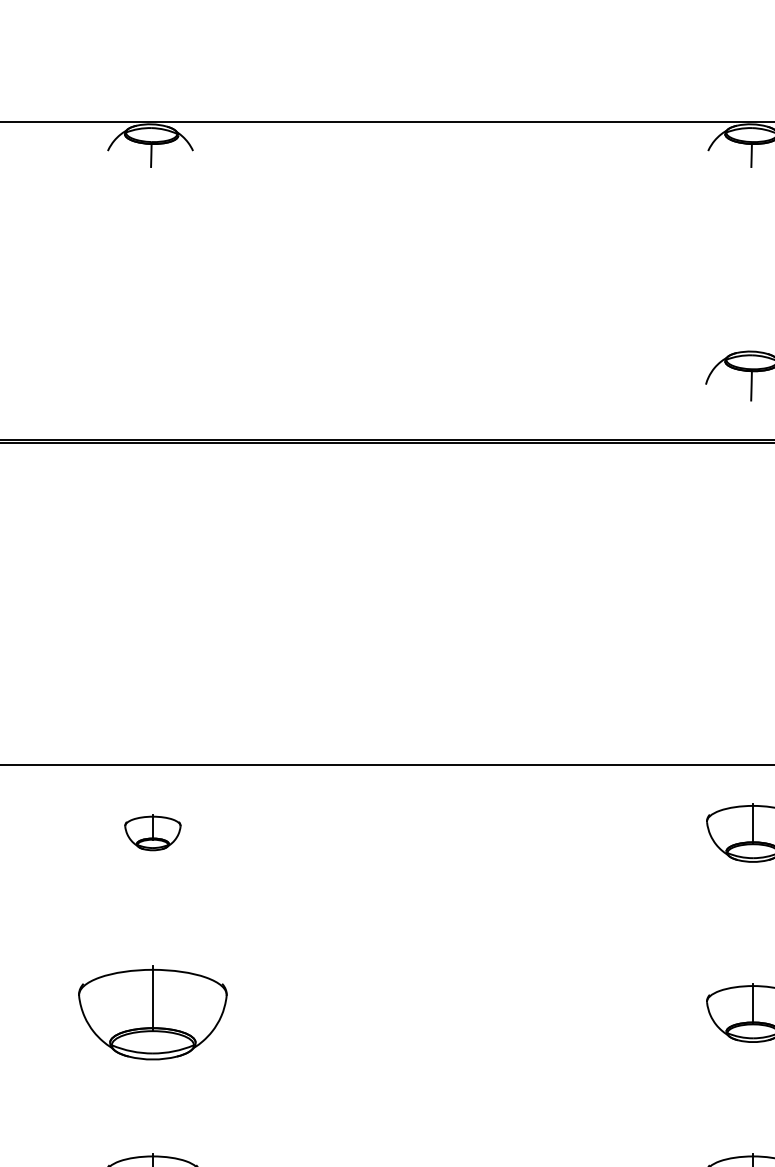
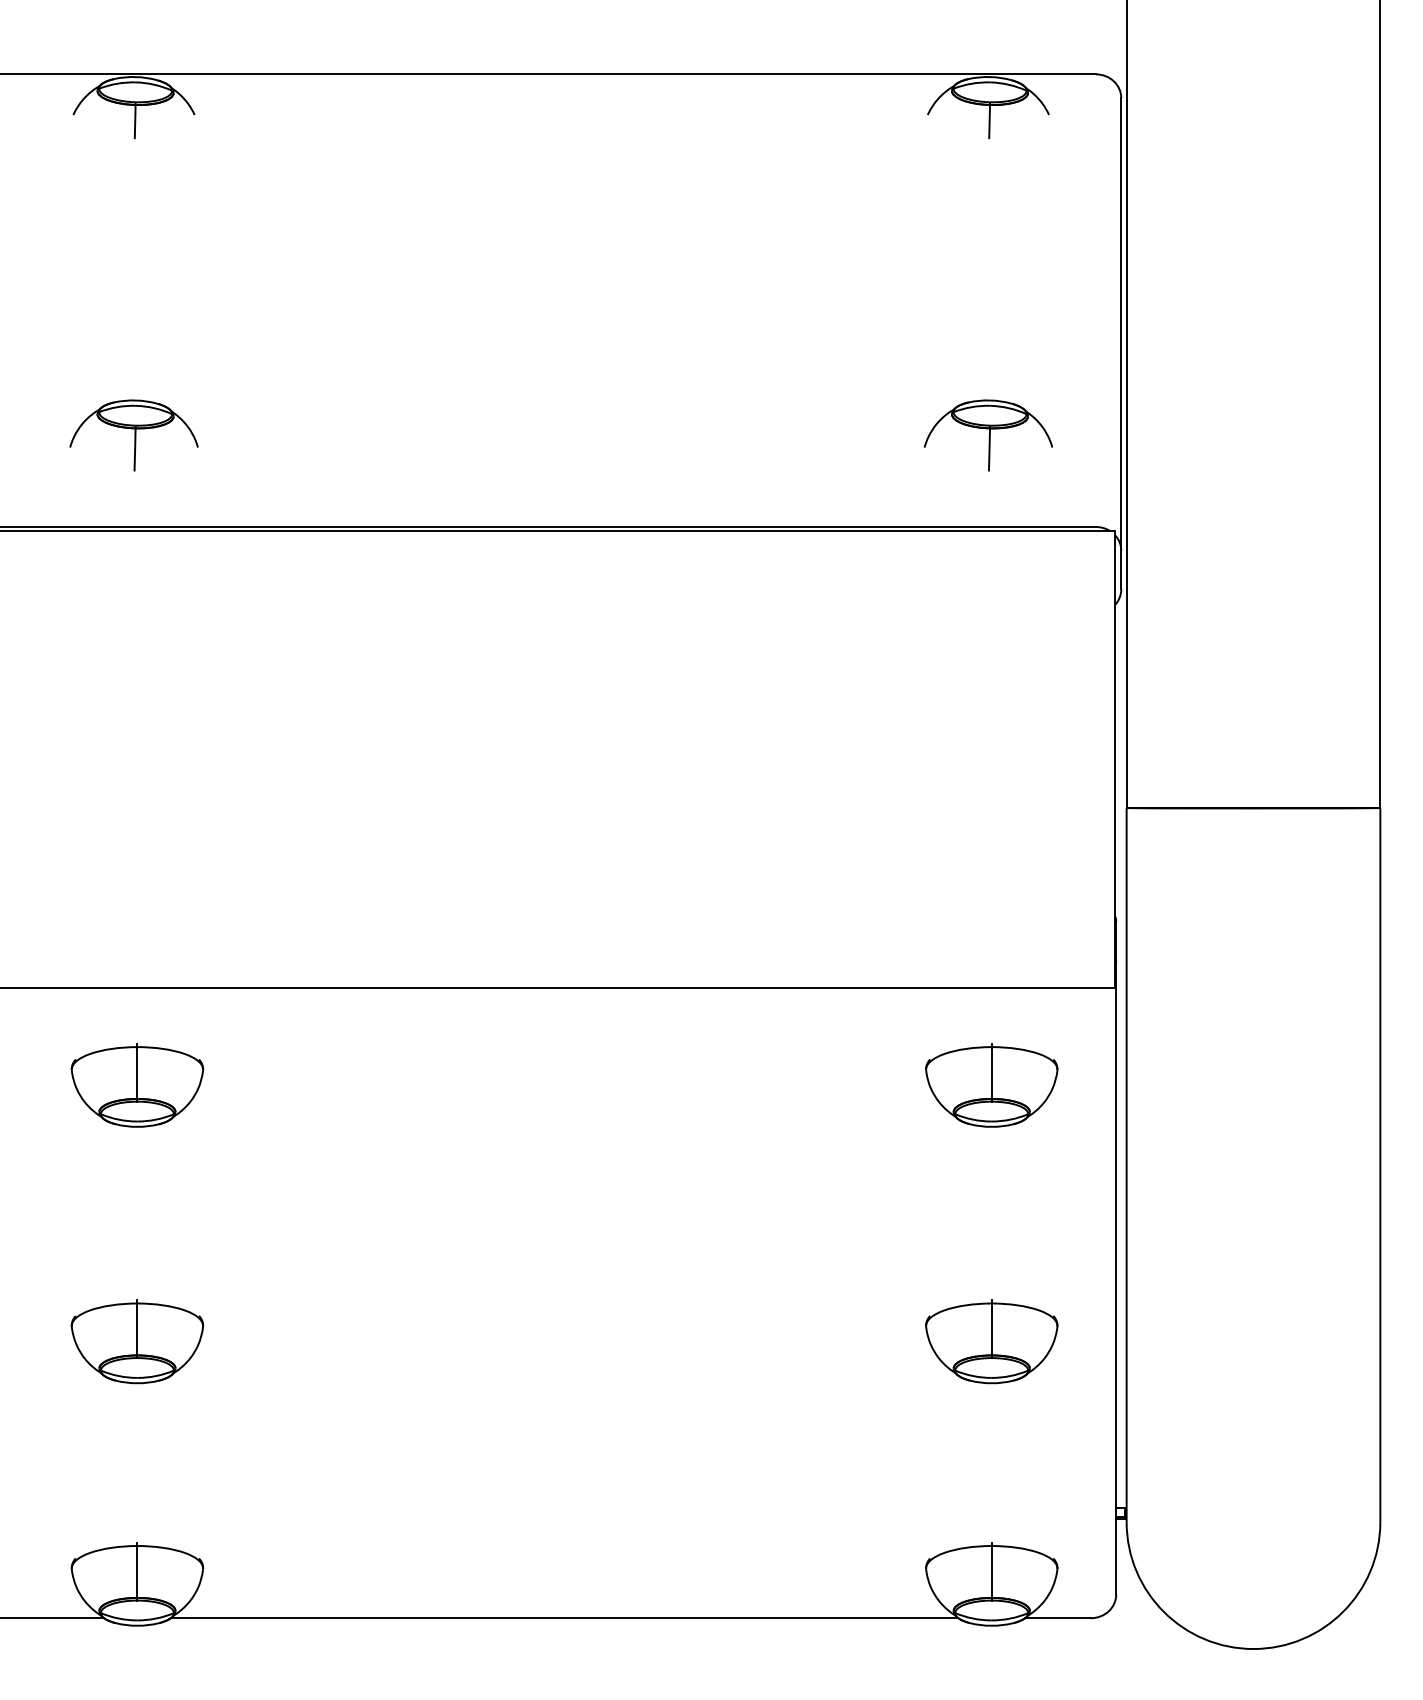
part: (150, 376) -> (133, 435), added
part: (152, 832) -> (137, 1085), size x1.67
part: (152, 1012) -> (137, 1341), size x0.62

